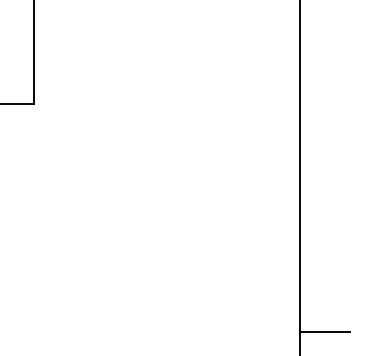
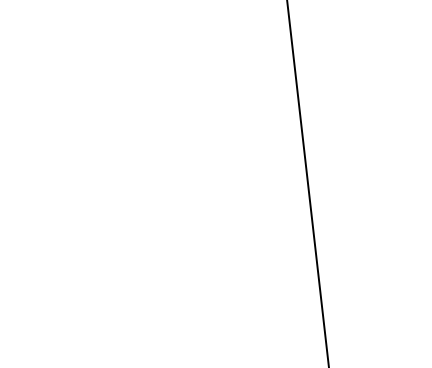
line: (324, 332) -> (356, 318), removed

